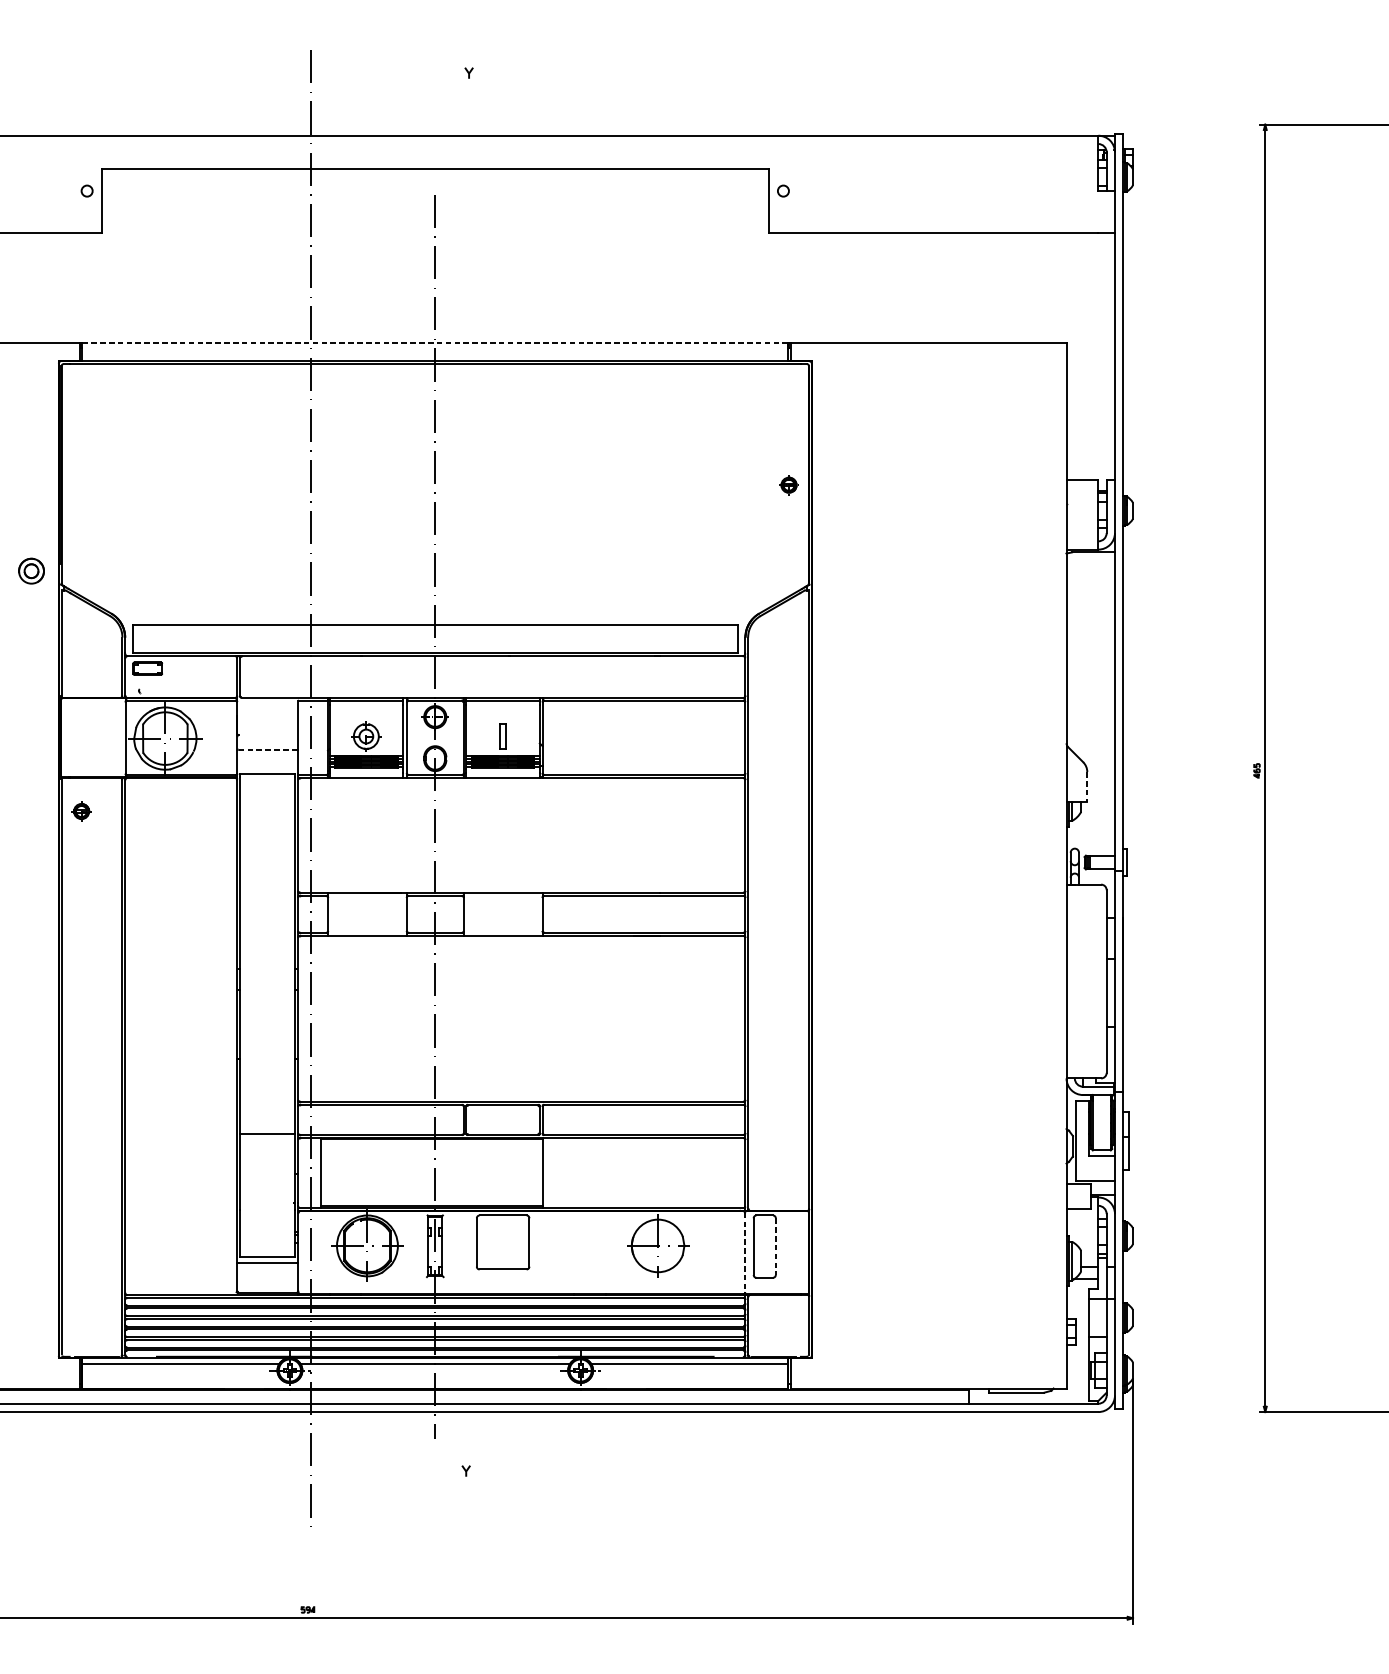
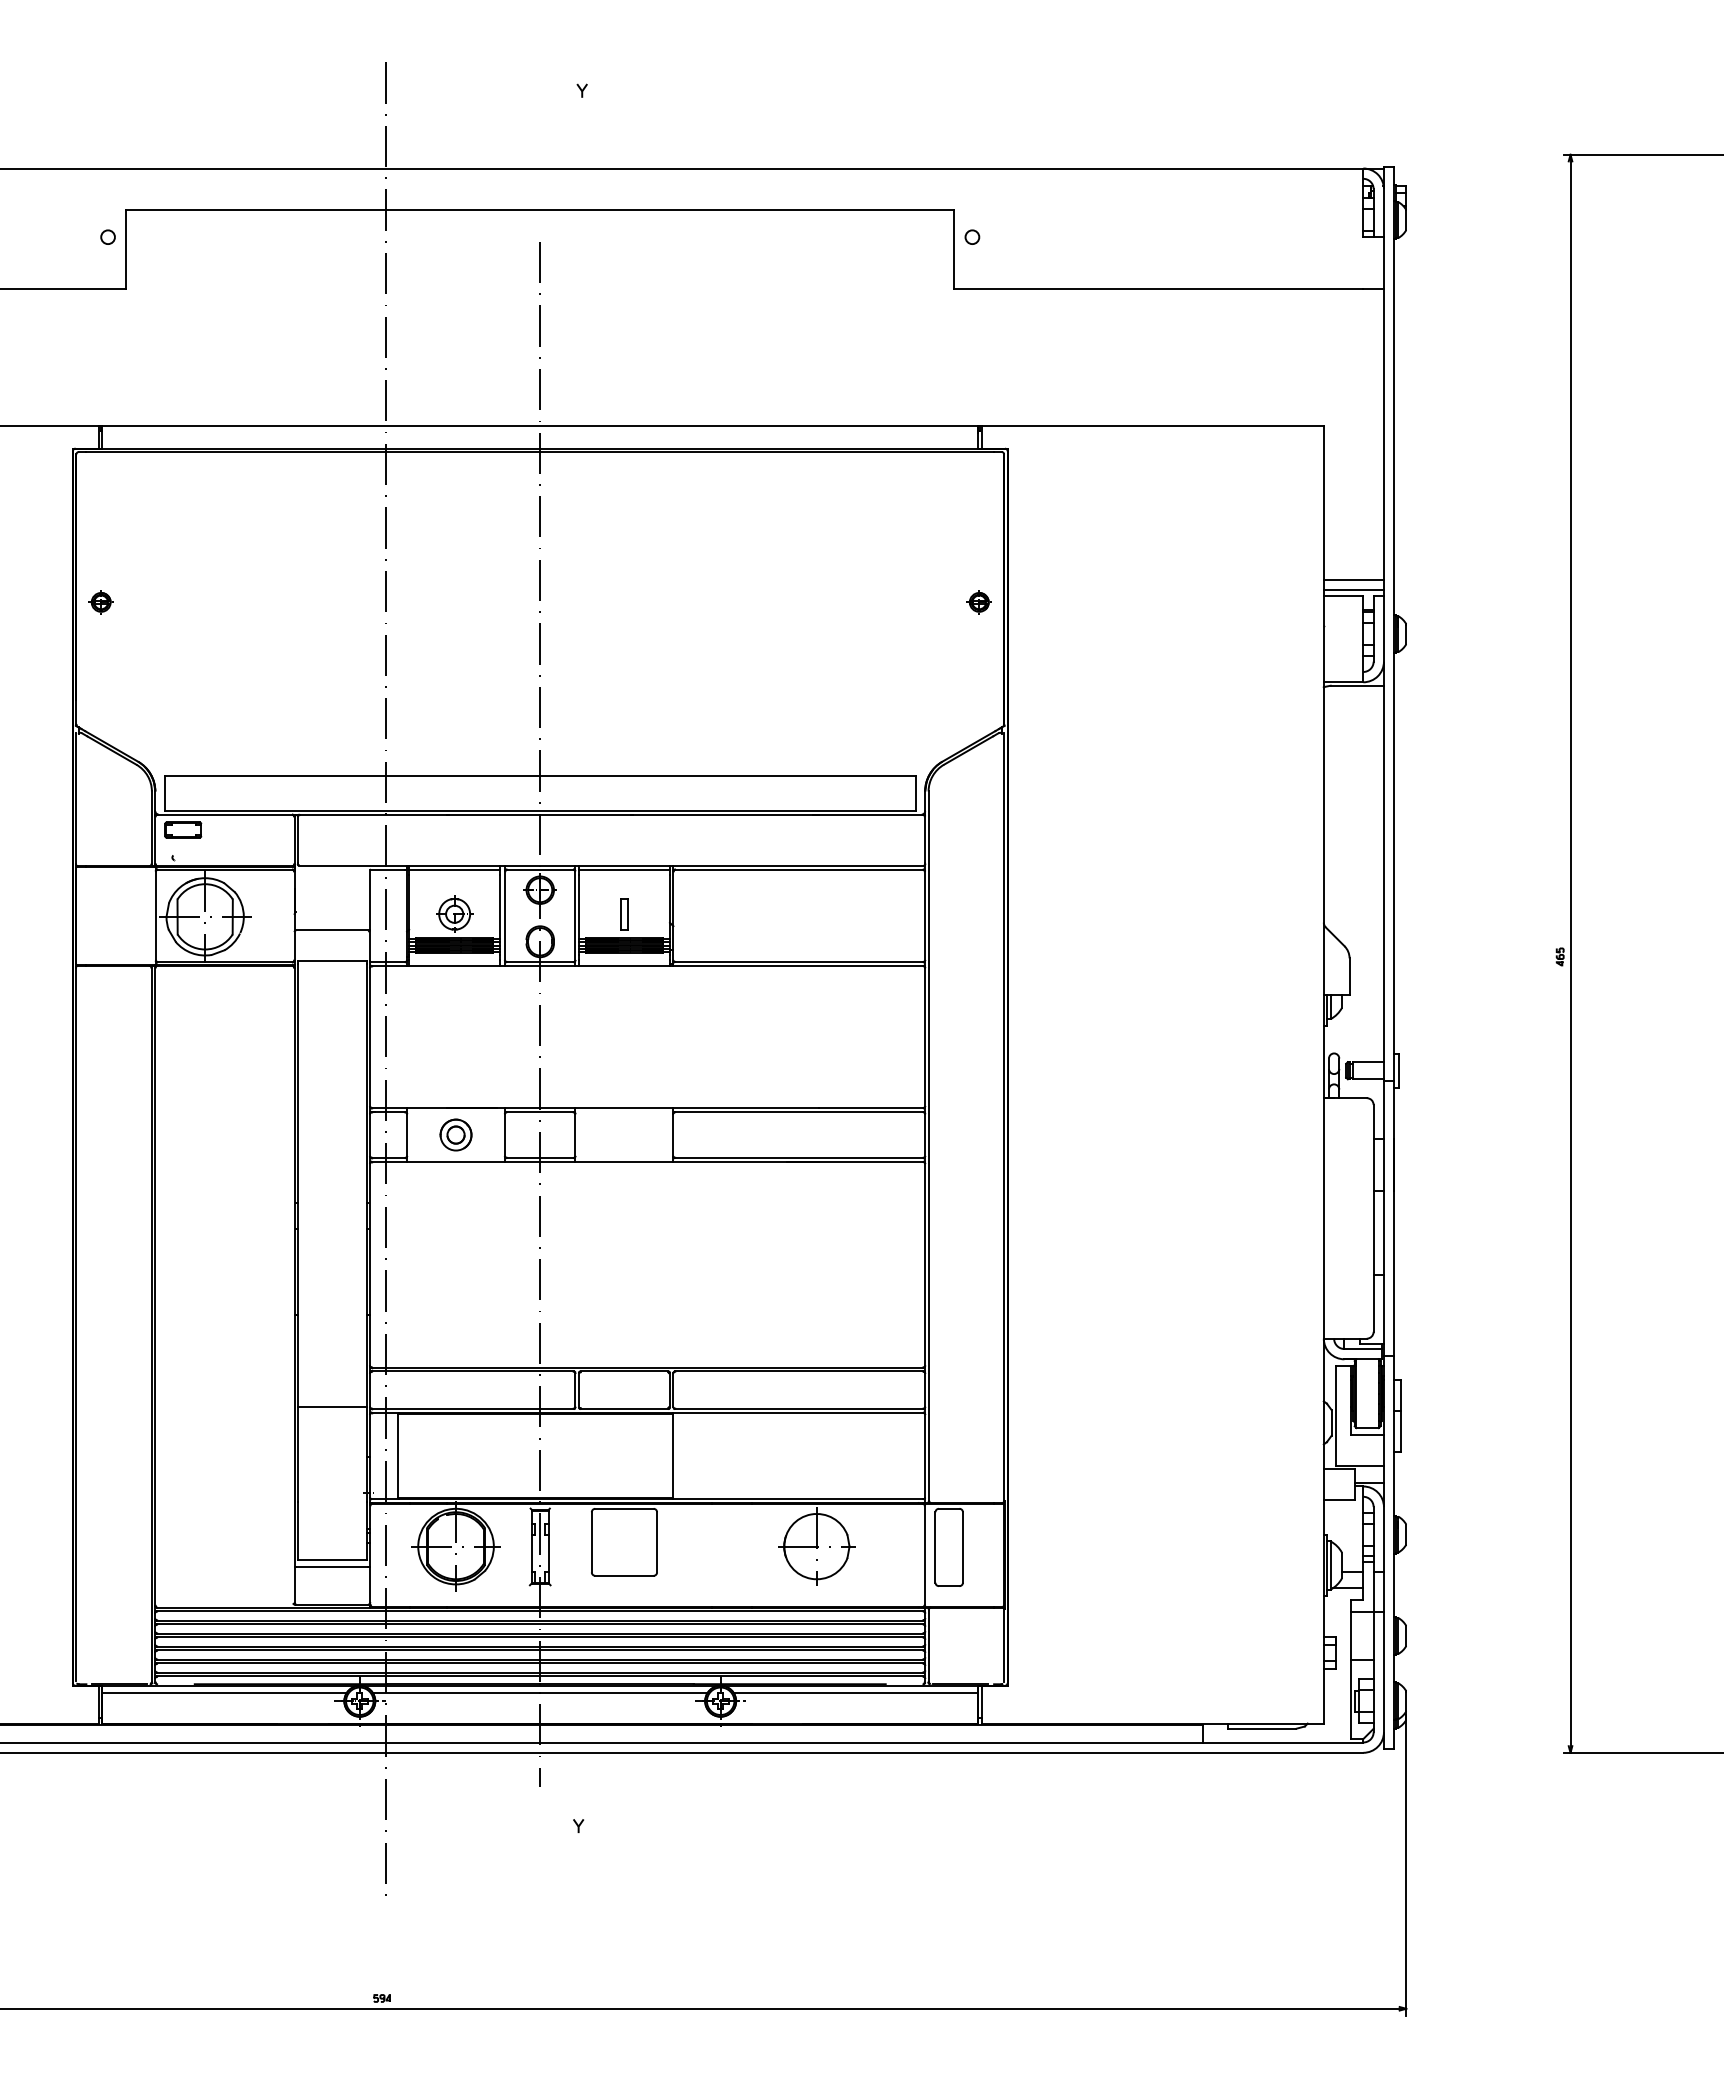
line: (435, 343) -> (540, 426), dashed -> solid
line: (1090, 466) -> (1353, 579), added
line: (1090, 474) -> (1353, 589), added
part: (31, 570) -> (455, 1134), moved
line: (268, 749) -> (333, 930), dashed -> solid
line: (1087, 787) -> (1349, 977), dashed -> solid
part: (81, 811) -> (100, 602), moved
line: (775, 1246) -> (962, 1547), dashed -> solid
line: (745, 1253) -> (925, 1555), dashed -> solid

